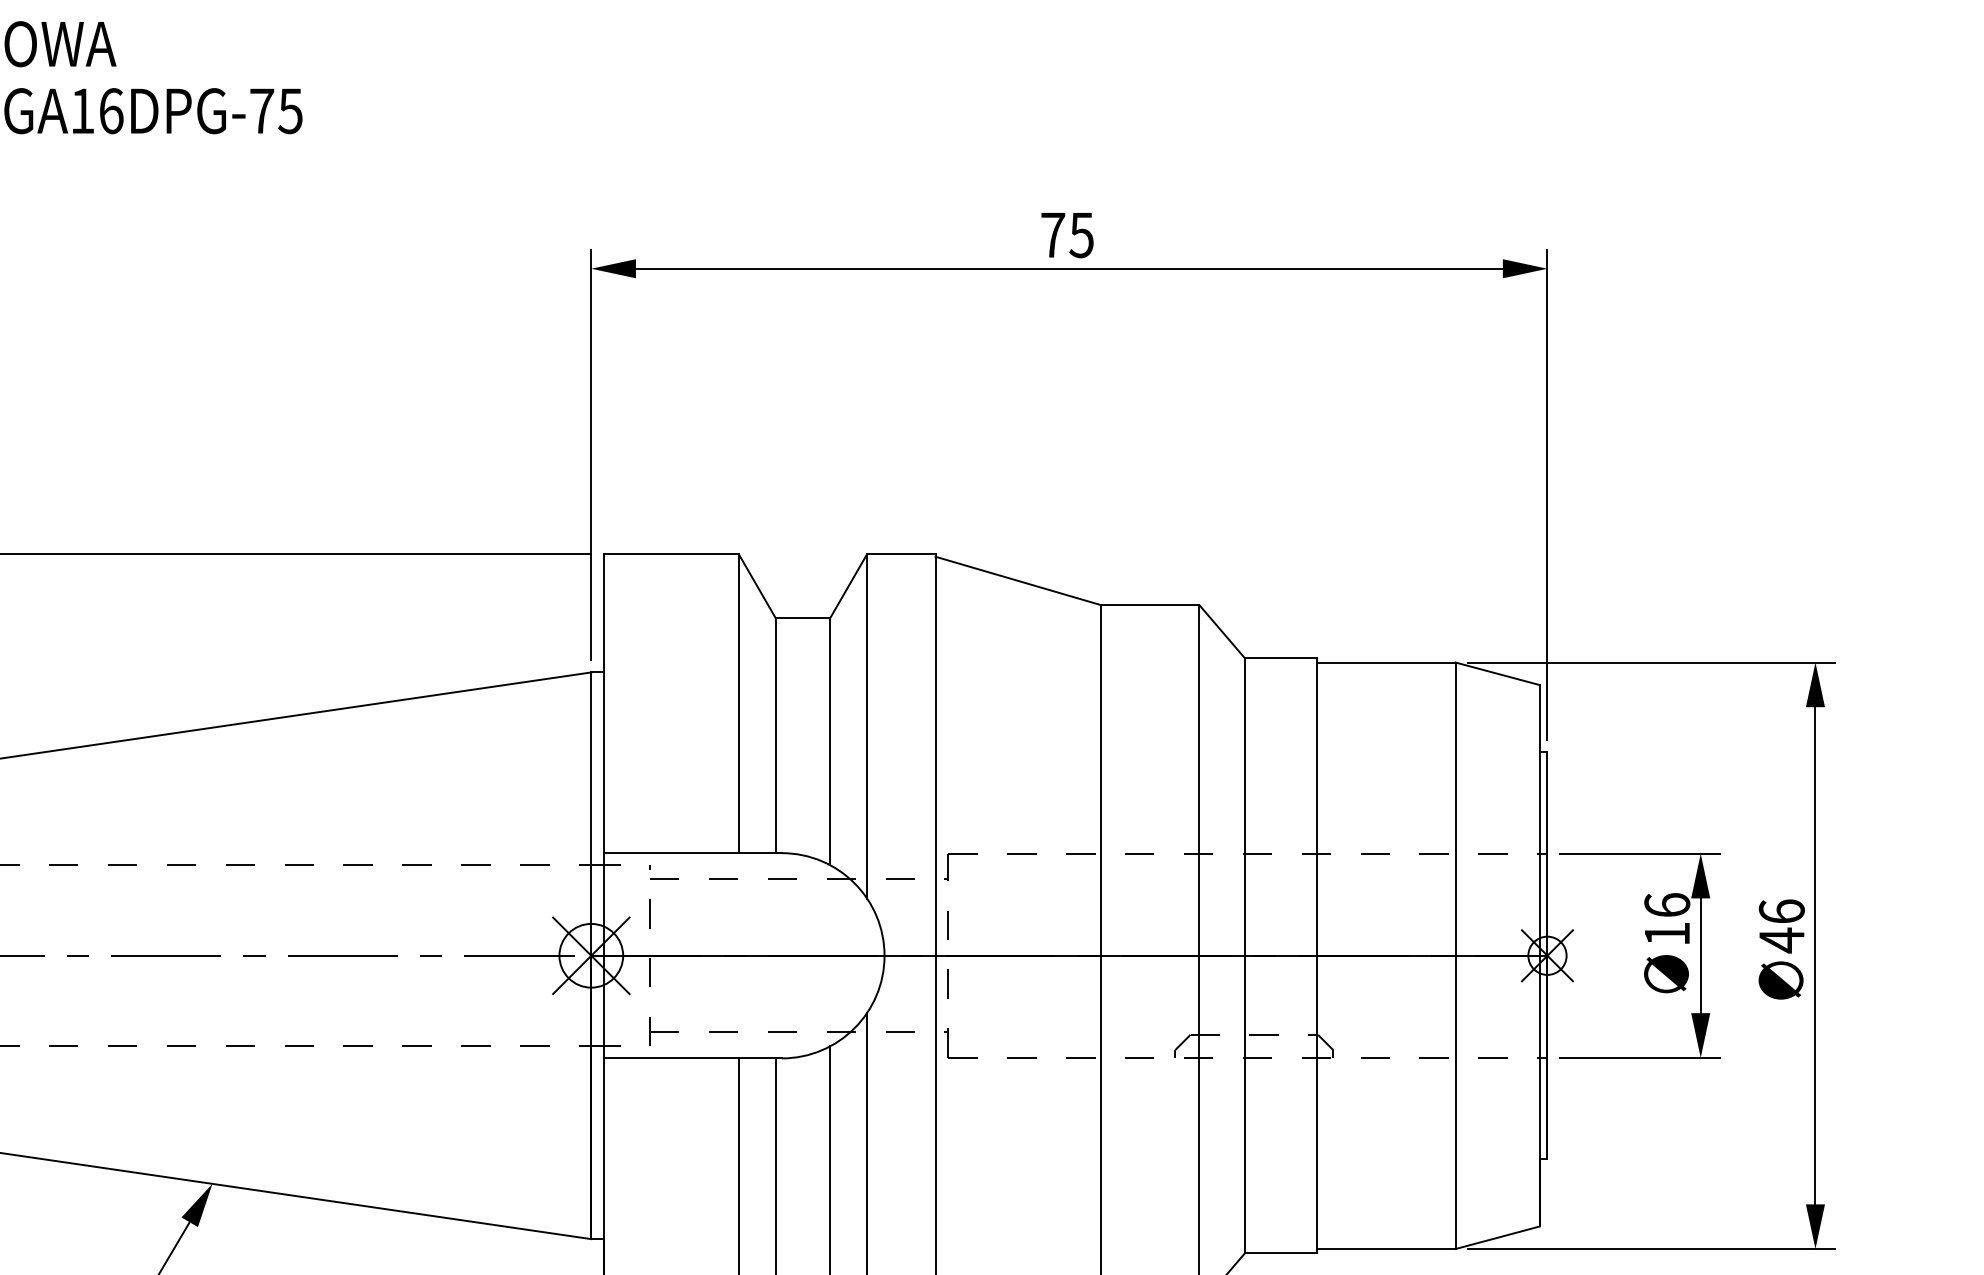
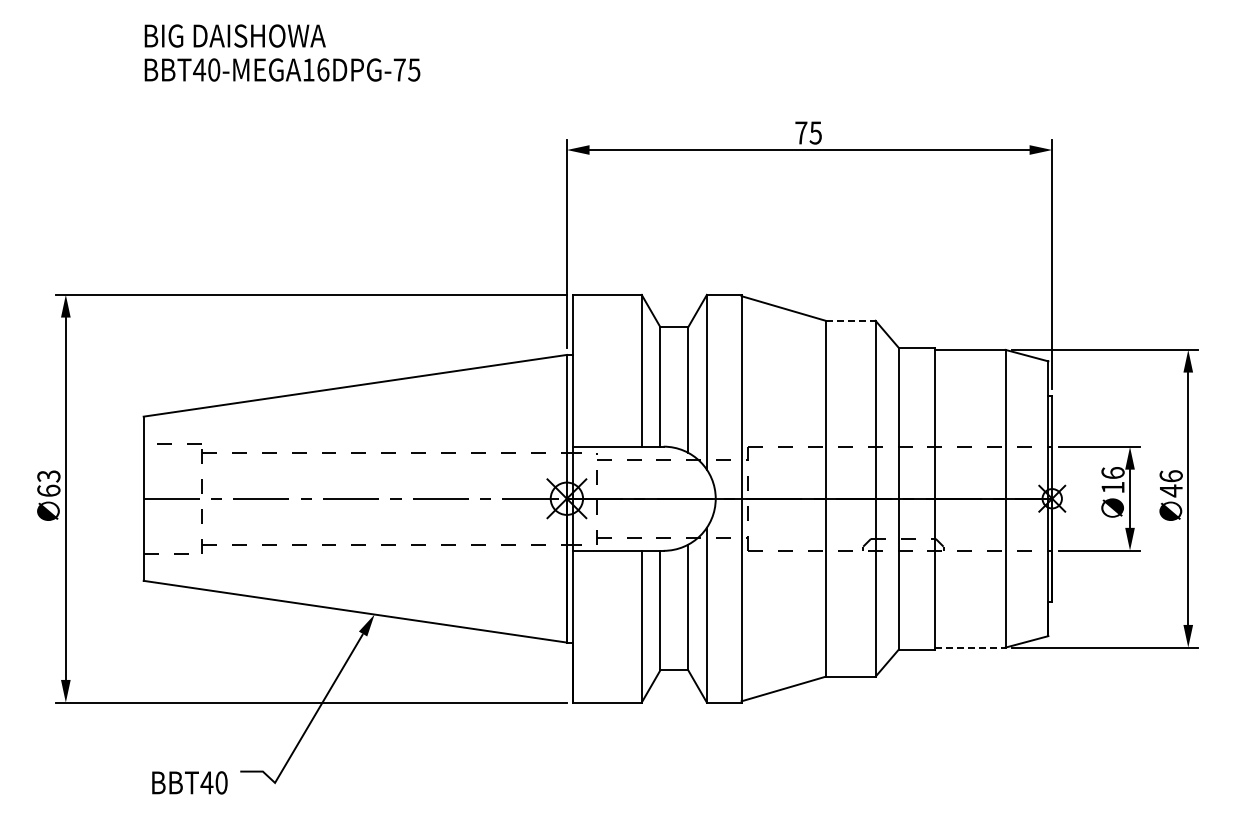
line: (1150, 604) -> (850, 320), solid -> dashed
line: (1386, 1248) -> (970, 647), solid -> dashed

